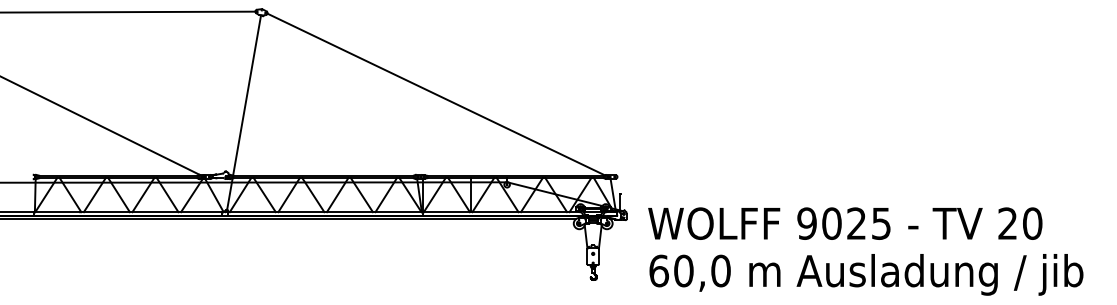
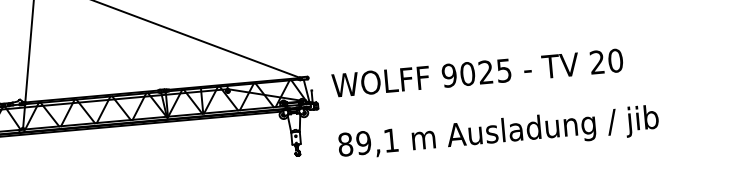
text: (845, 223) -> (477, 72), moved
text: (689, 270) -> (367, 142), 60,0 -> 89,1

